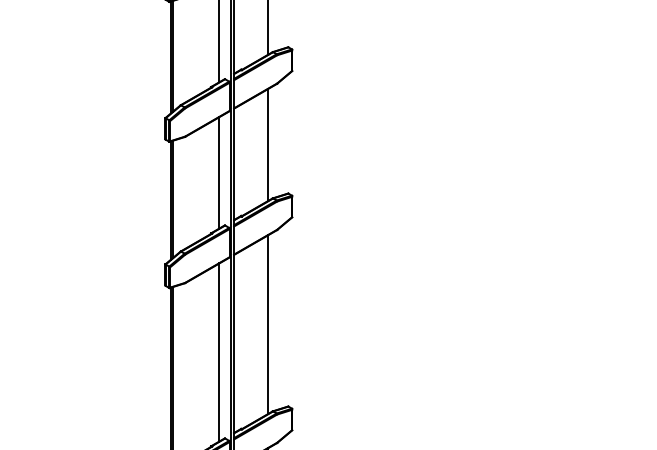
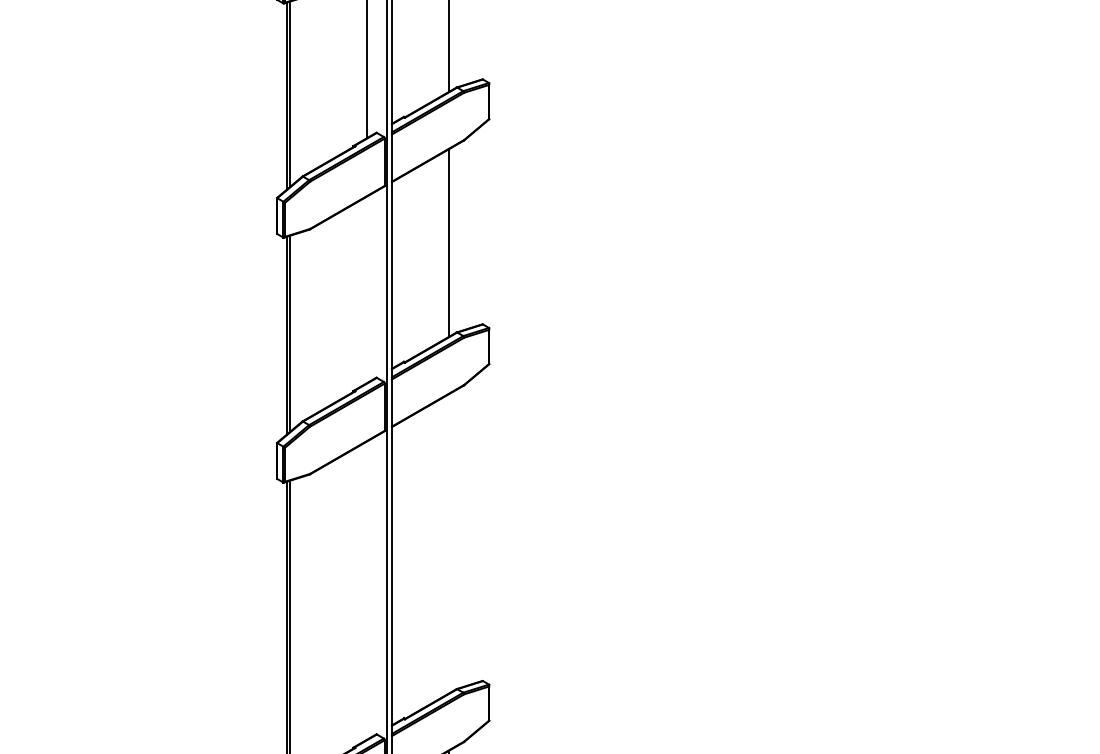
line: (219, 172) -> (367, 289), removed
line: (268, 324) -> (449, 543), removed
line: (219, 352) -> (367, 590), removed

